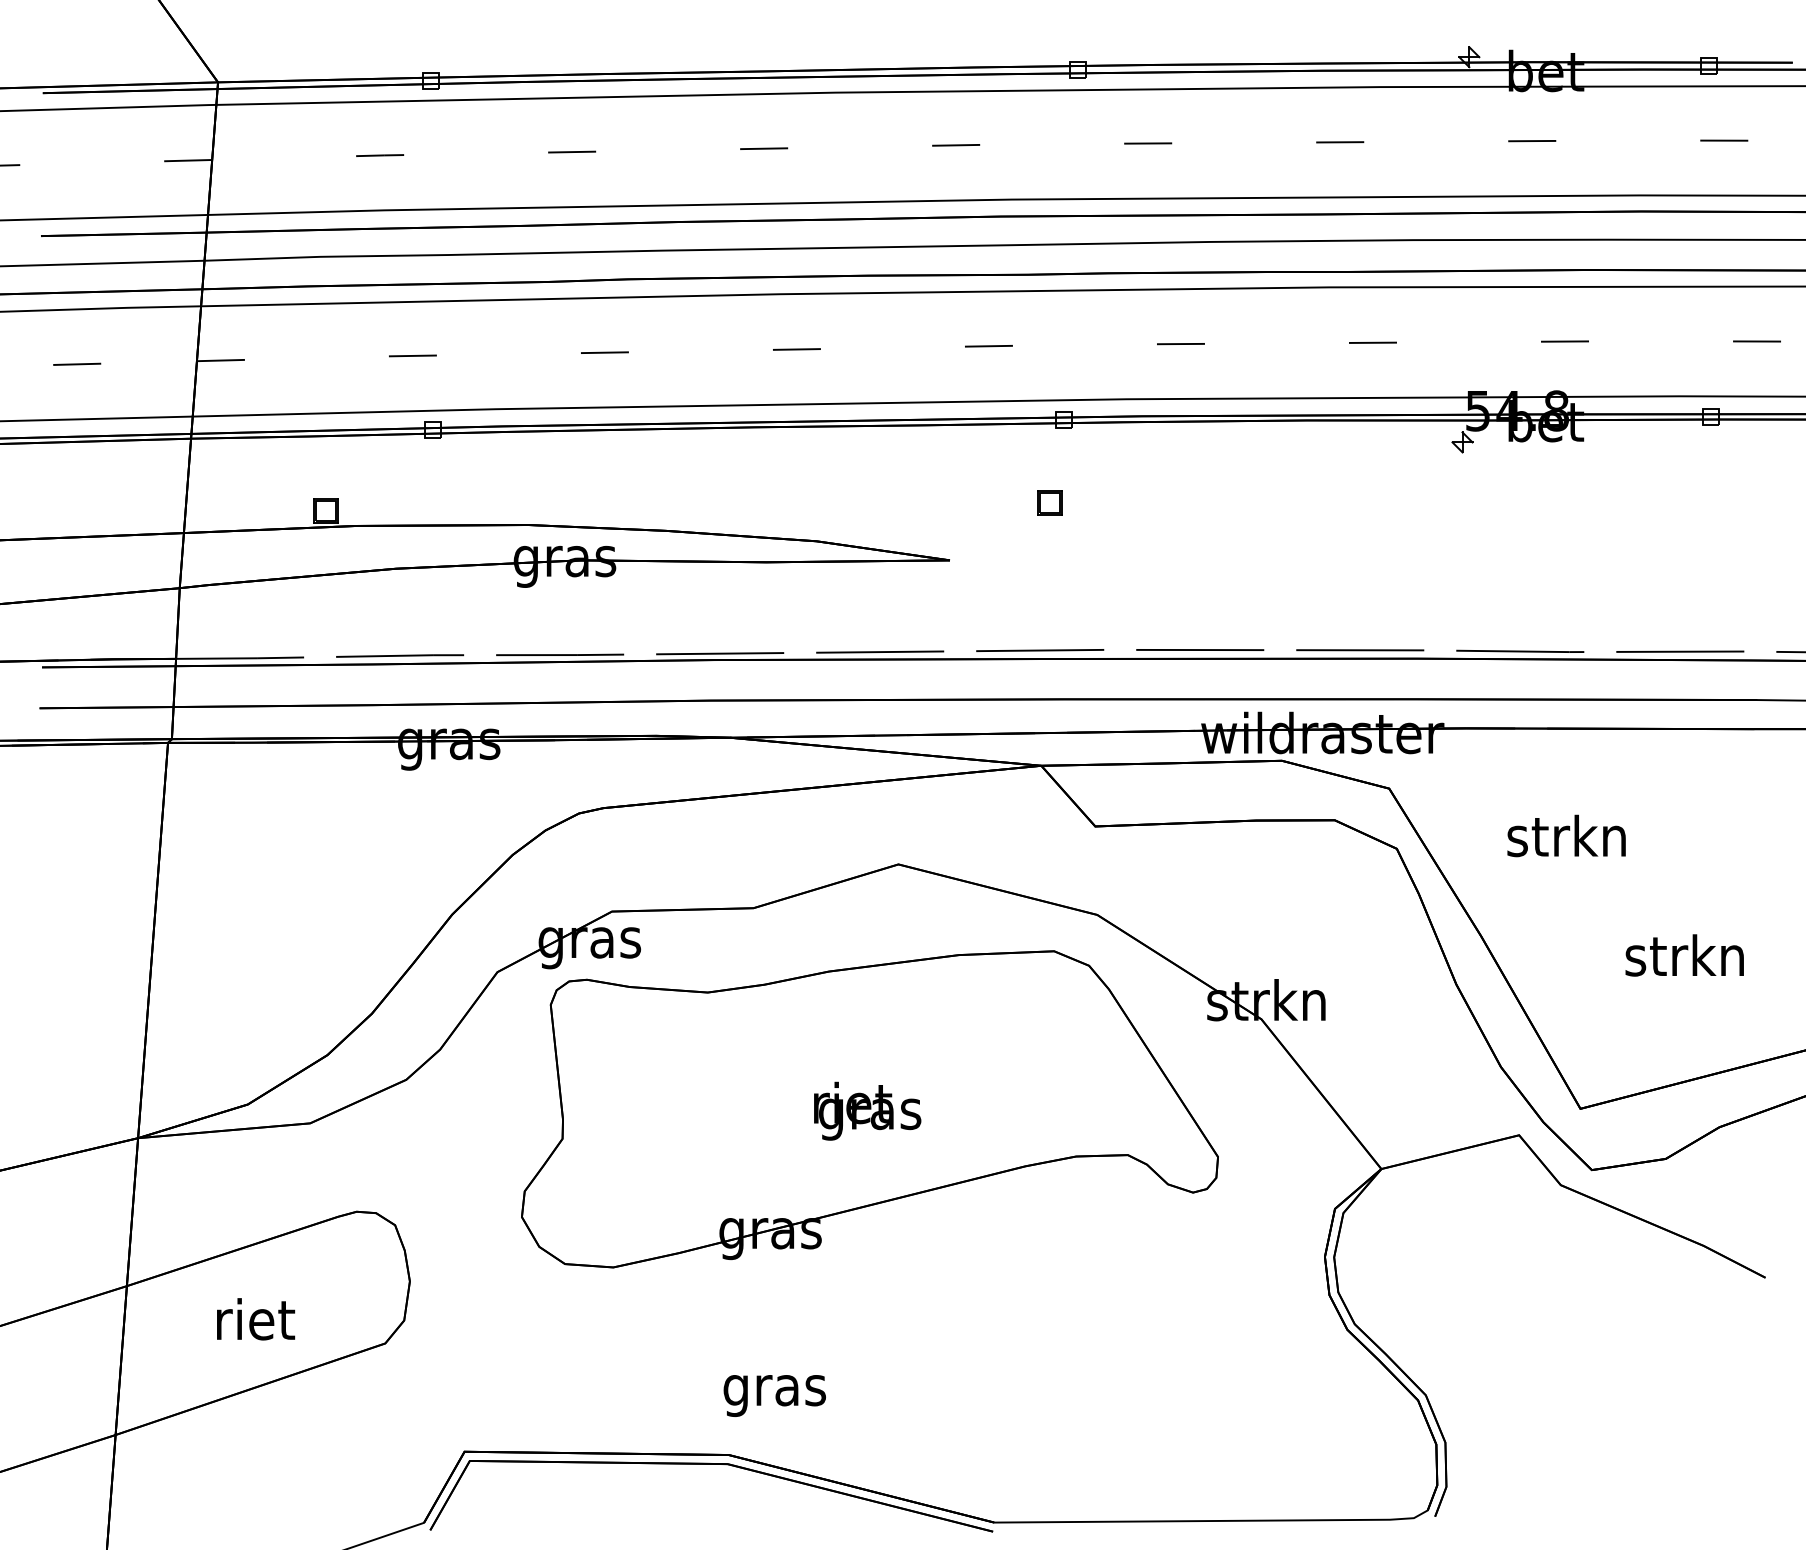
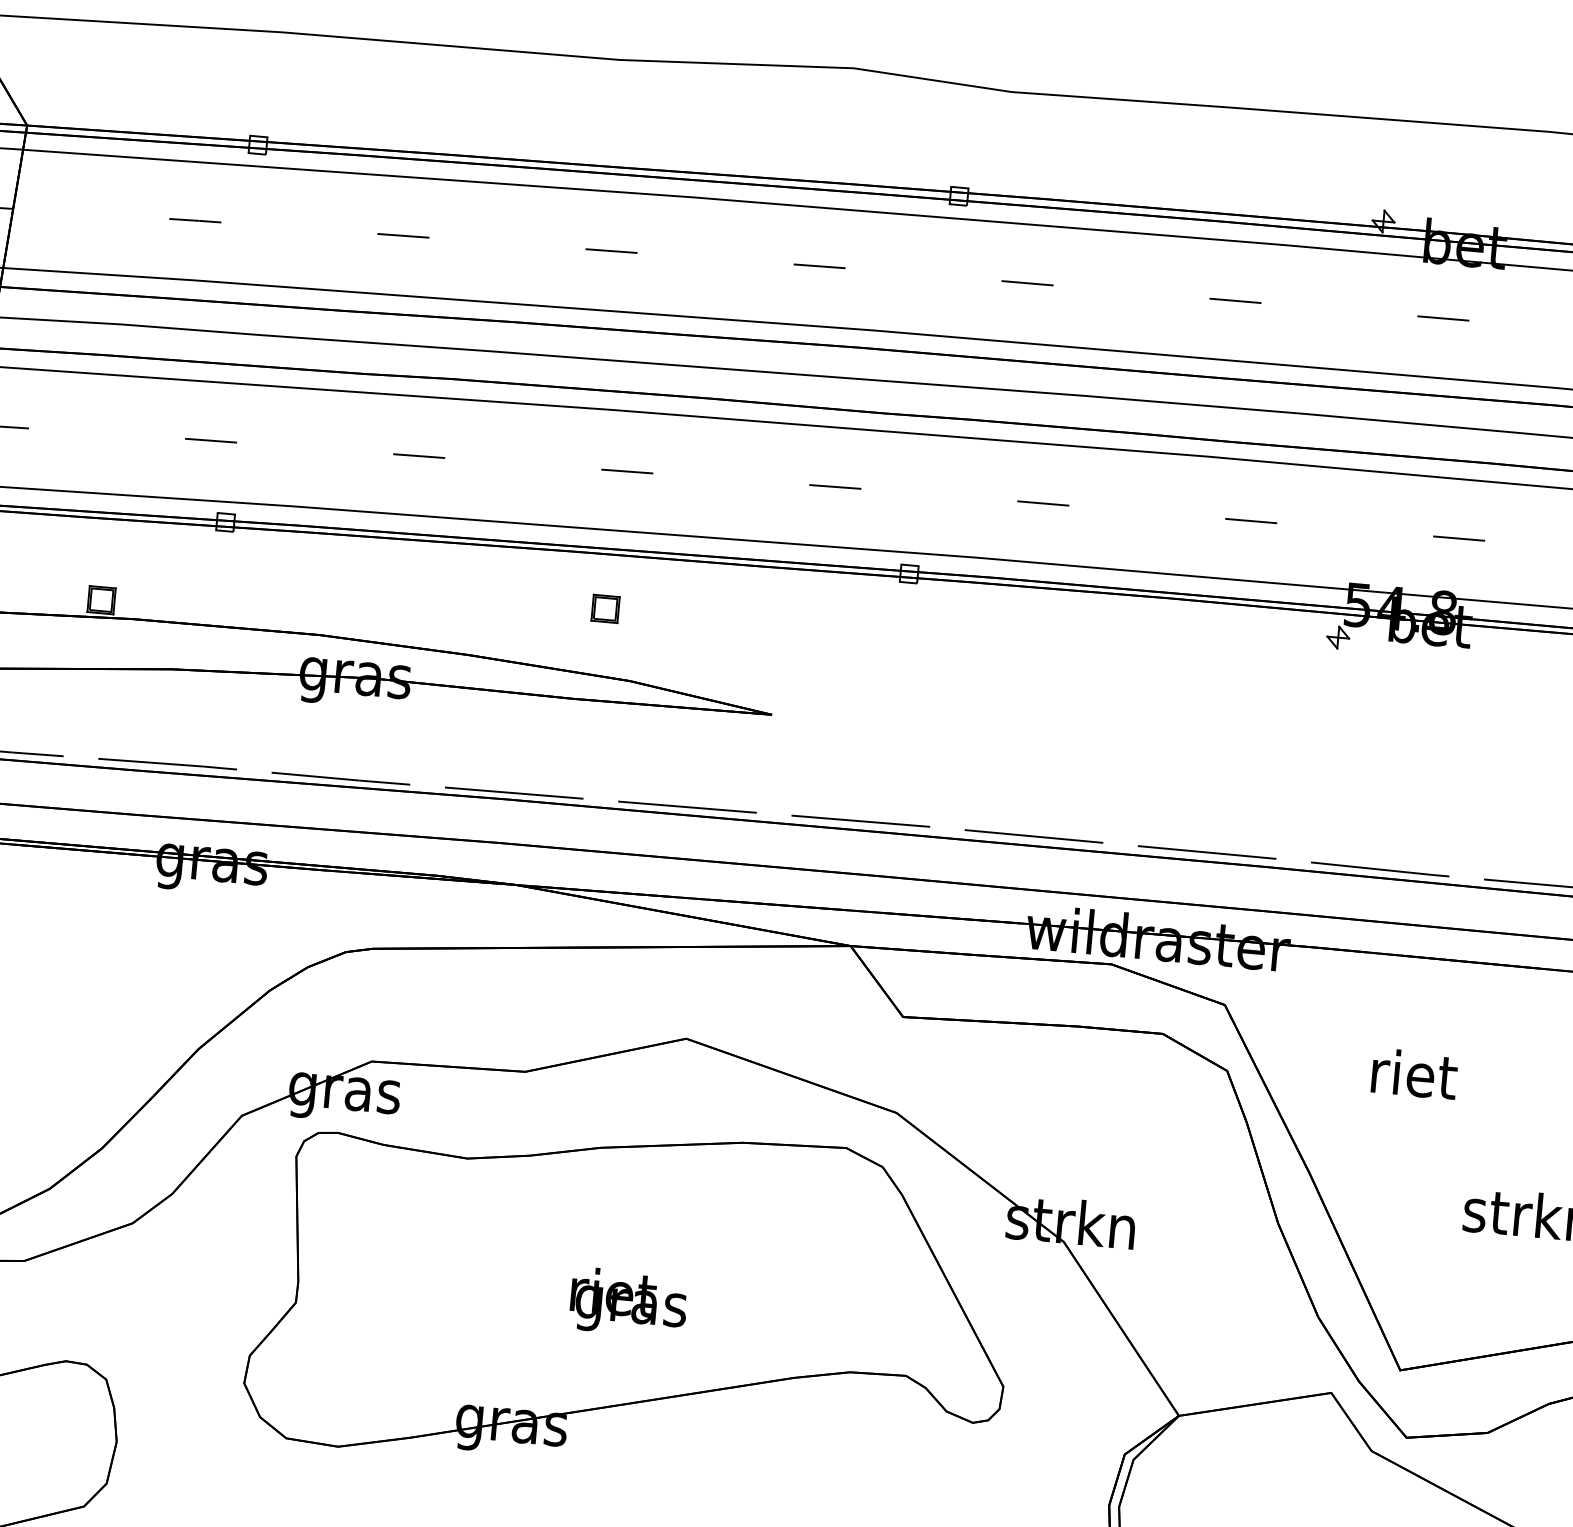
part: (1049, 502) -> (605, 608), moved
text: (1566, 835) -> (1412, 1073), strkn -> riet

